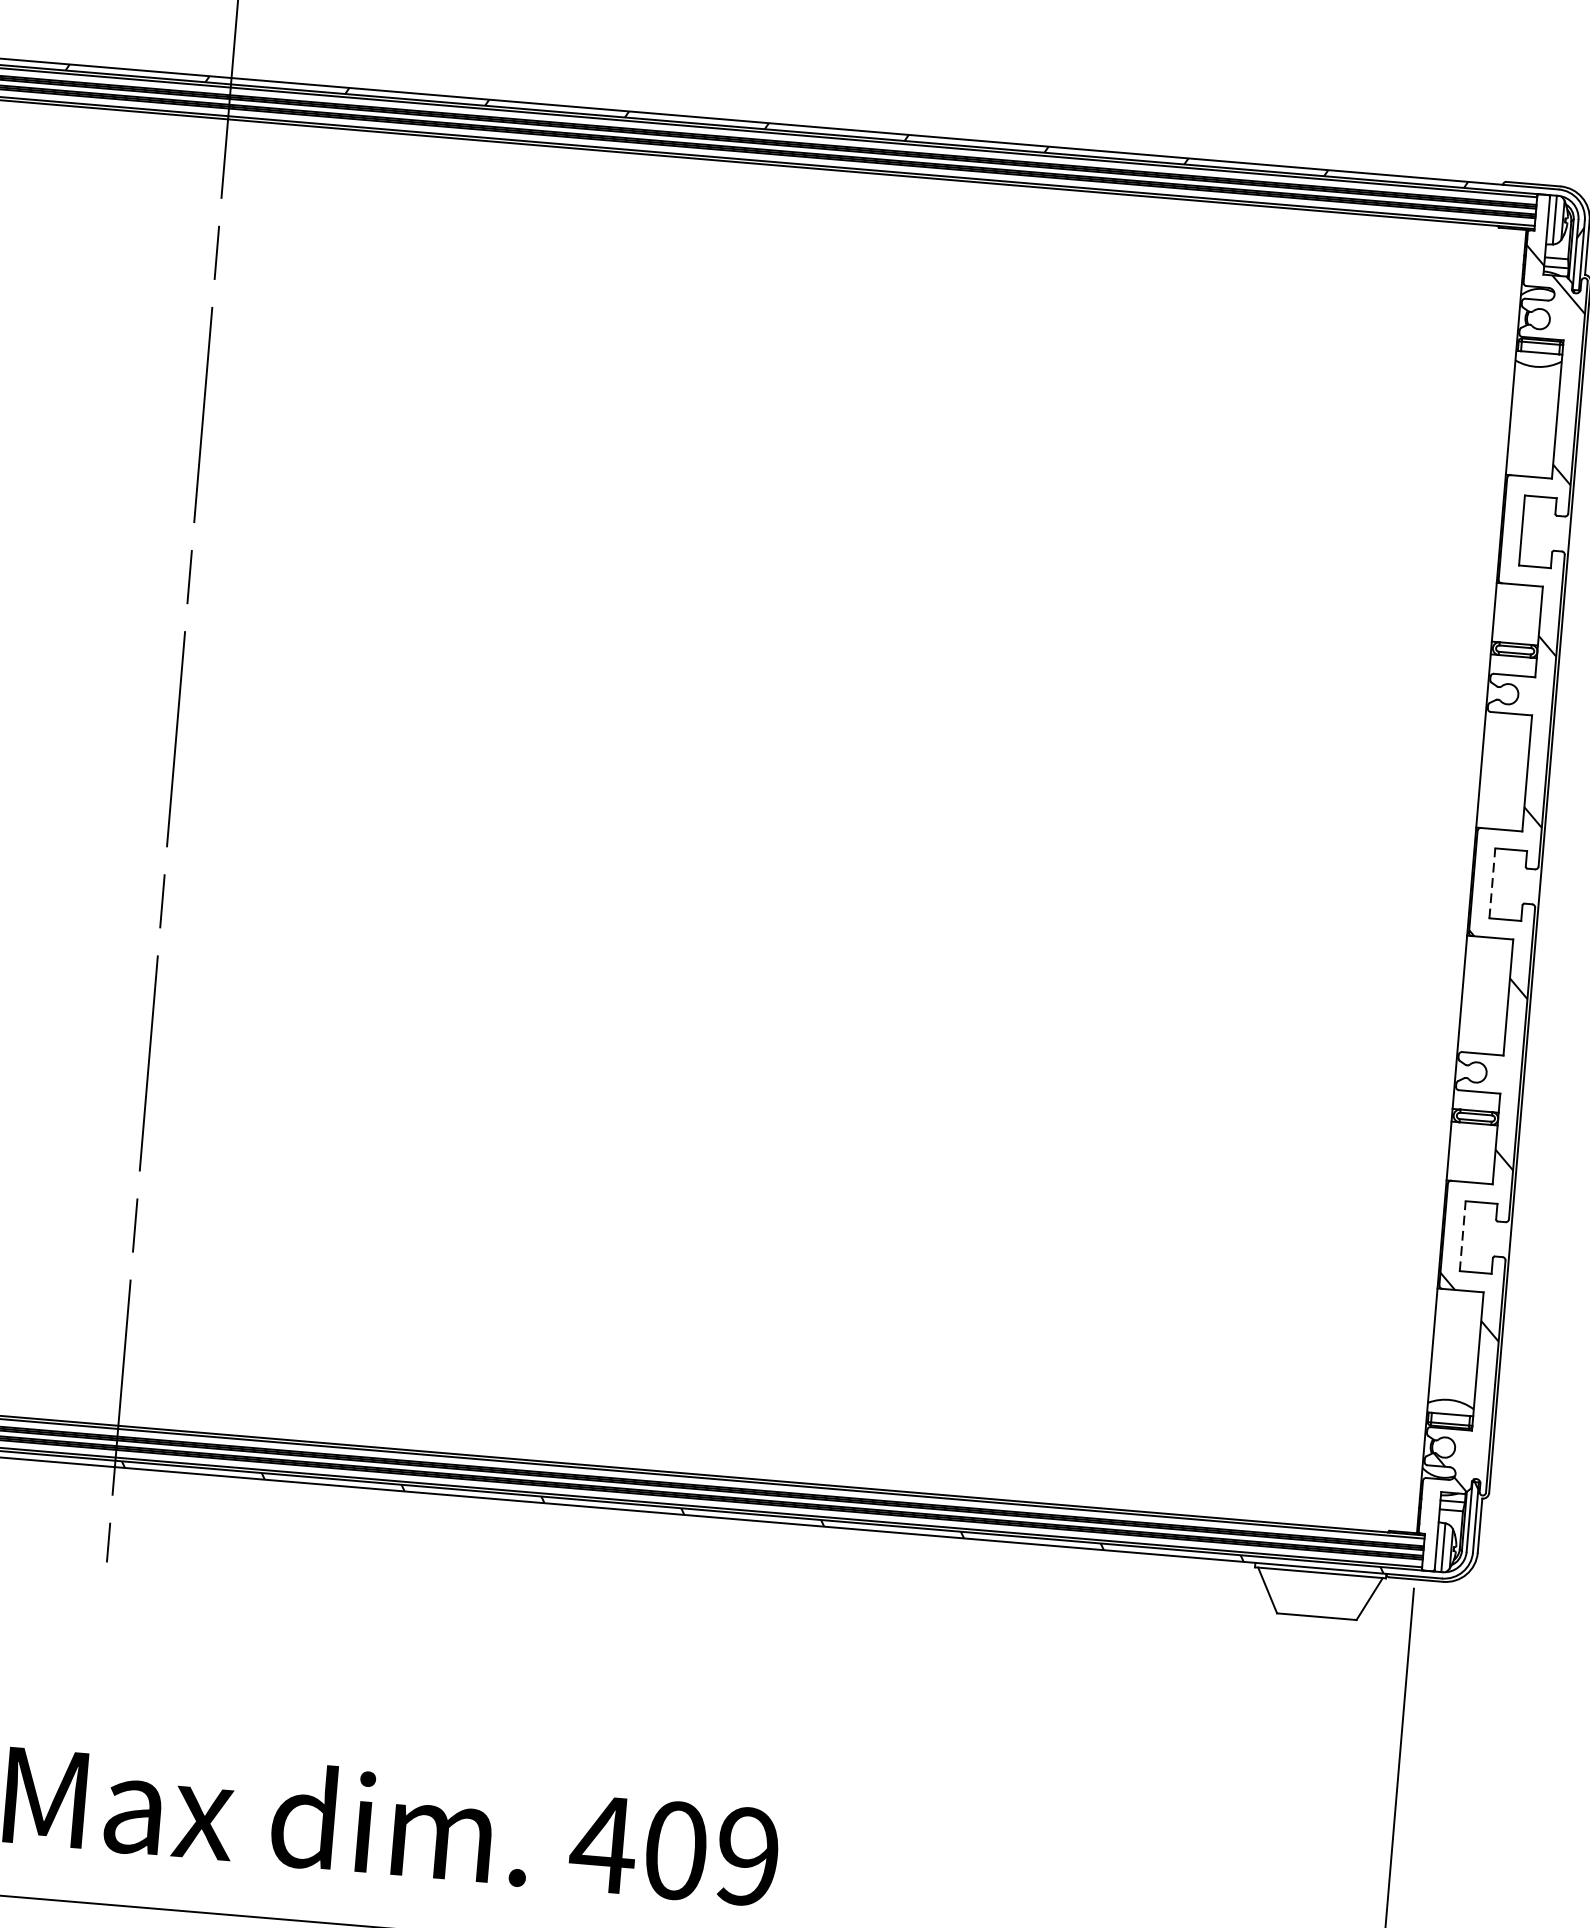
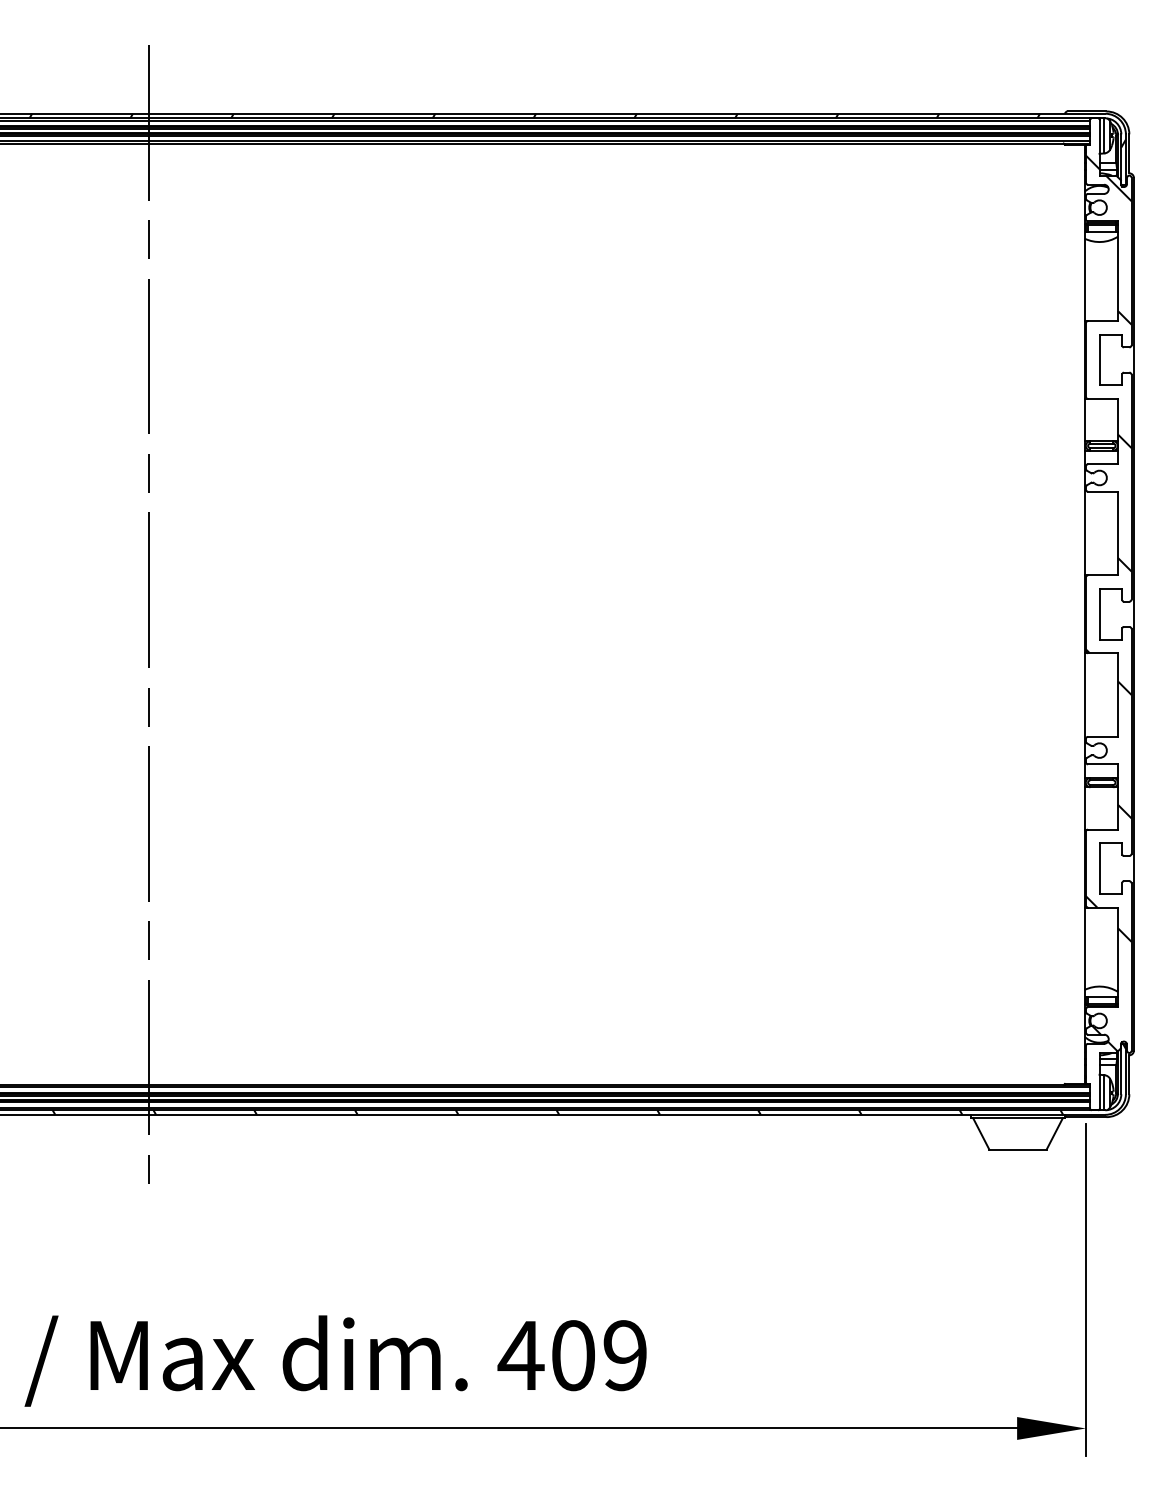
line: (1492, 882) -> (1099, 613), dashed -> solid
line: (1462, 1236) -> (1099, 868), dashed -> solid

